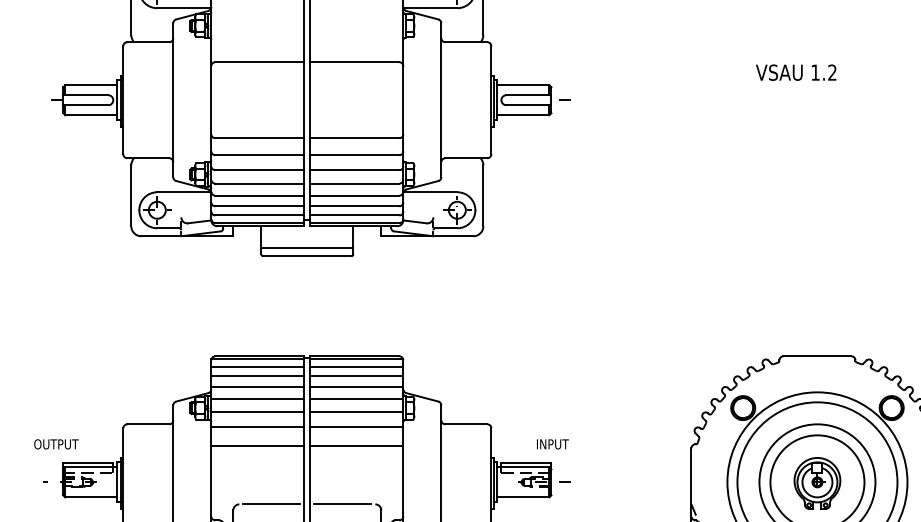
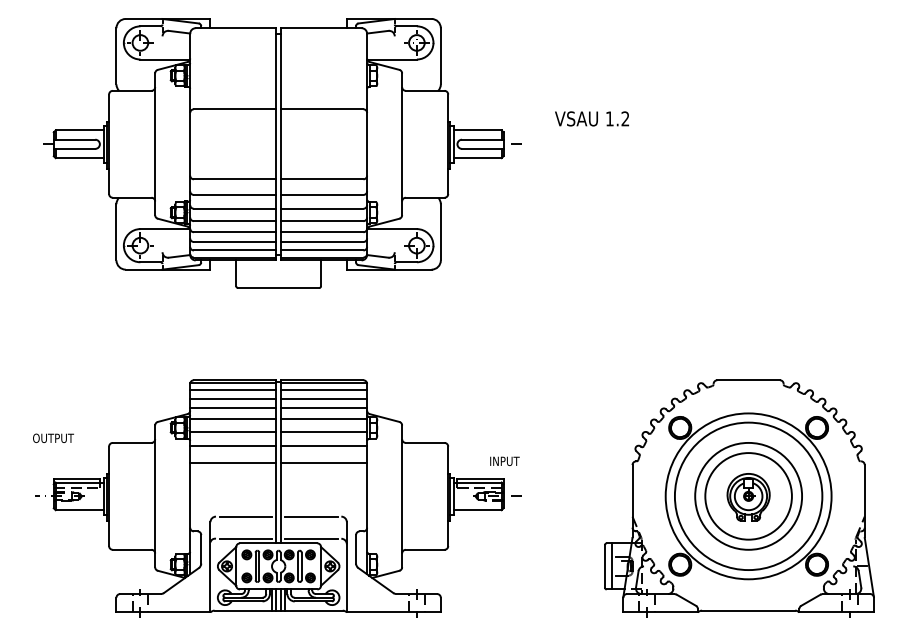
text: (795, 72) -> (591, 118), moved
line: (307, 248) -> (278, 280), removed
text: (56, 443) -> (53, 437), moved

